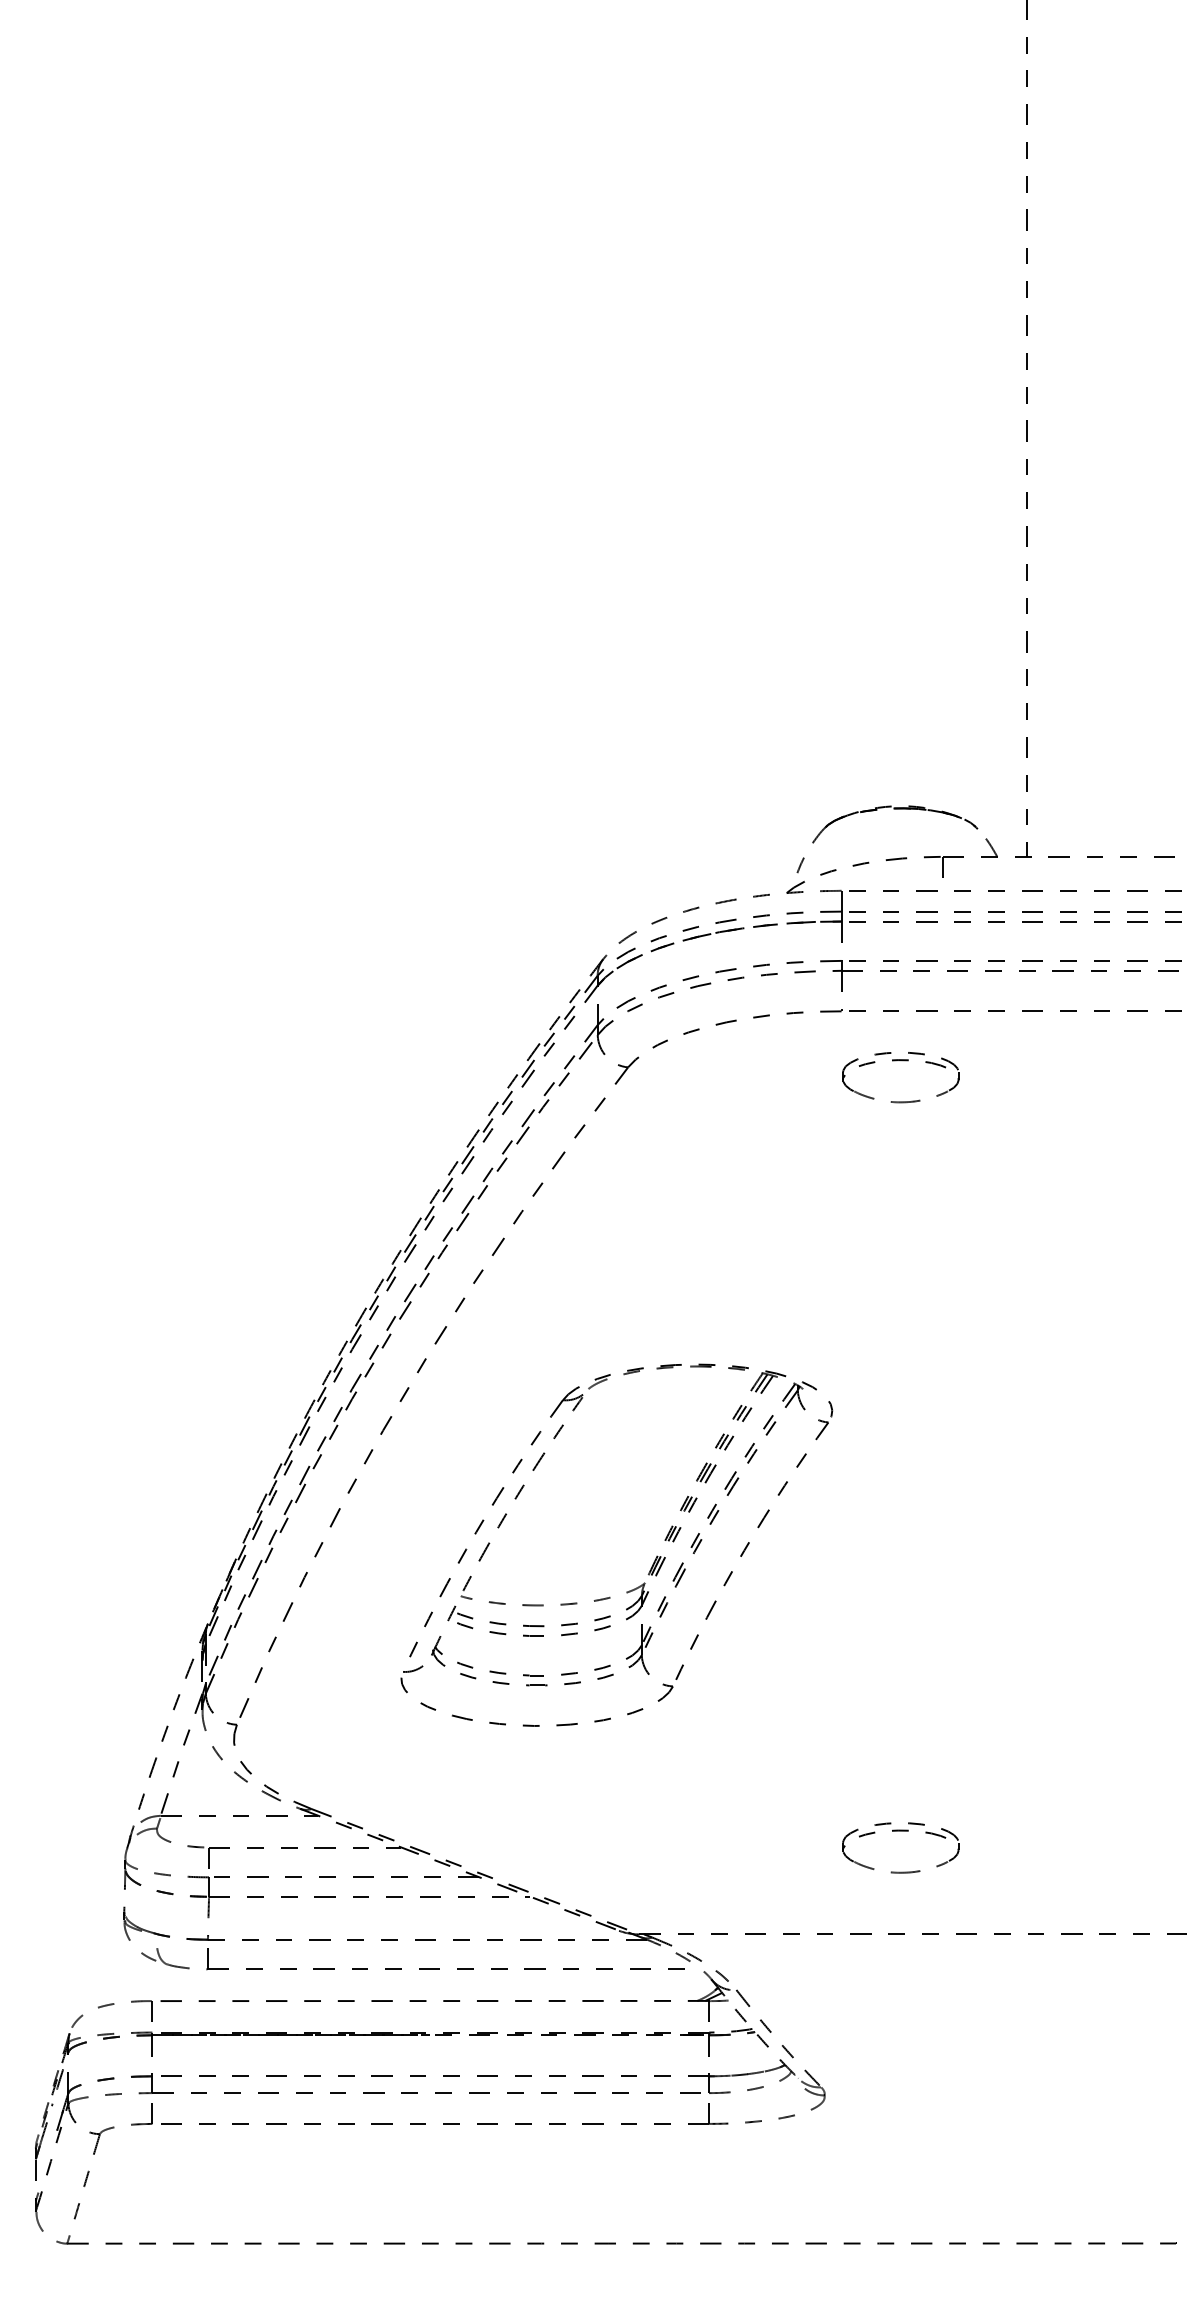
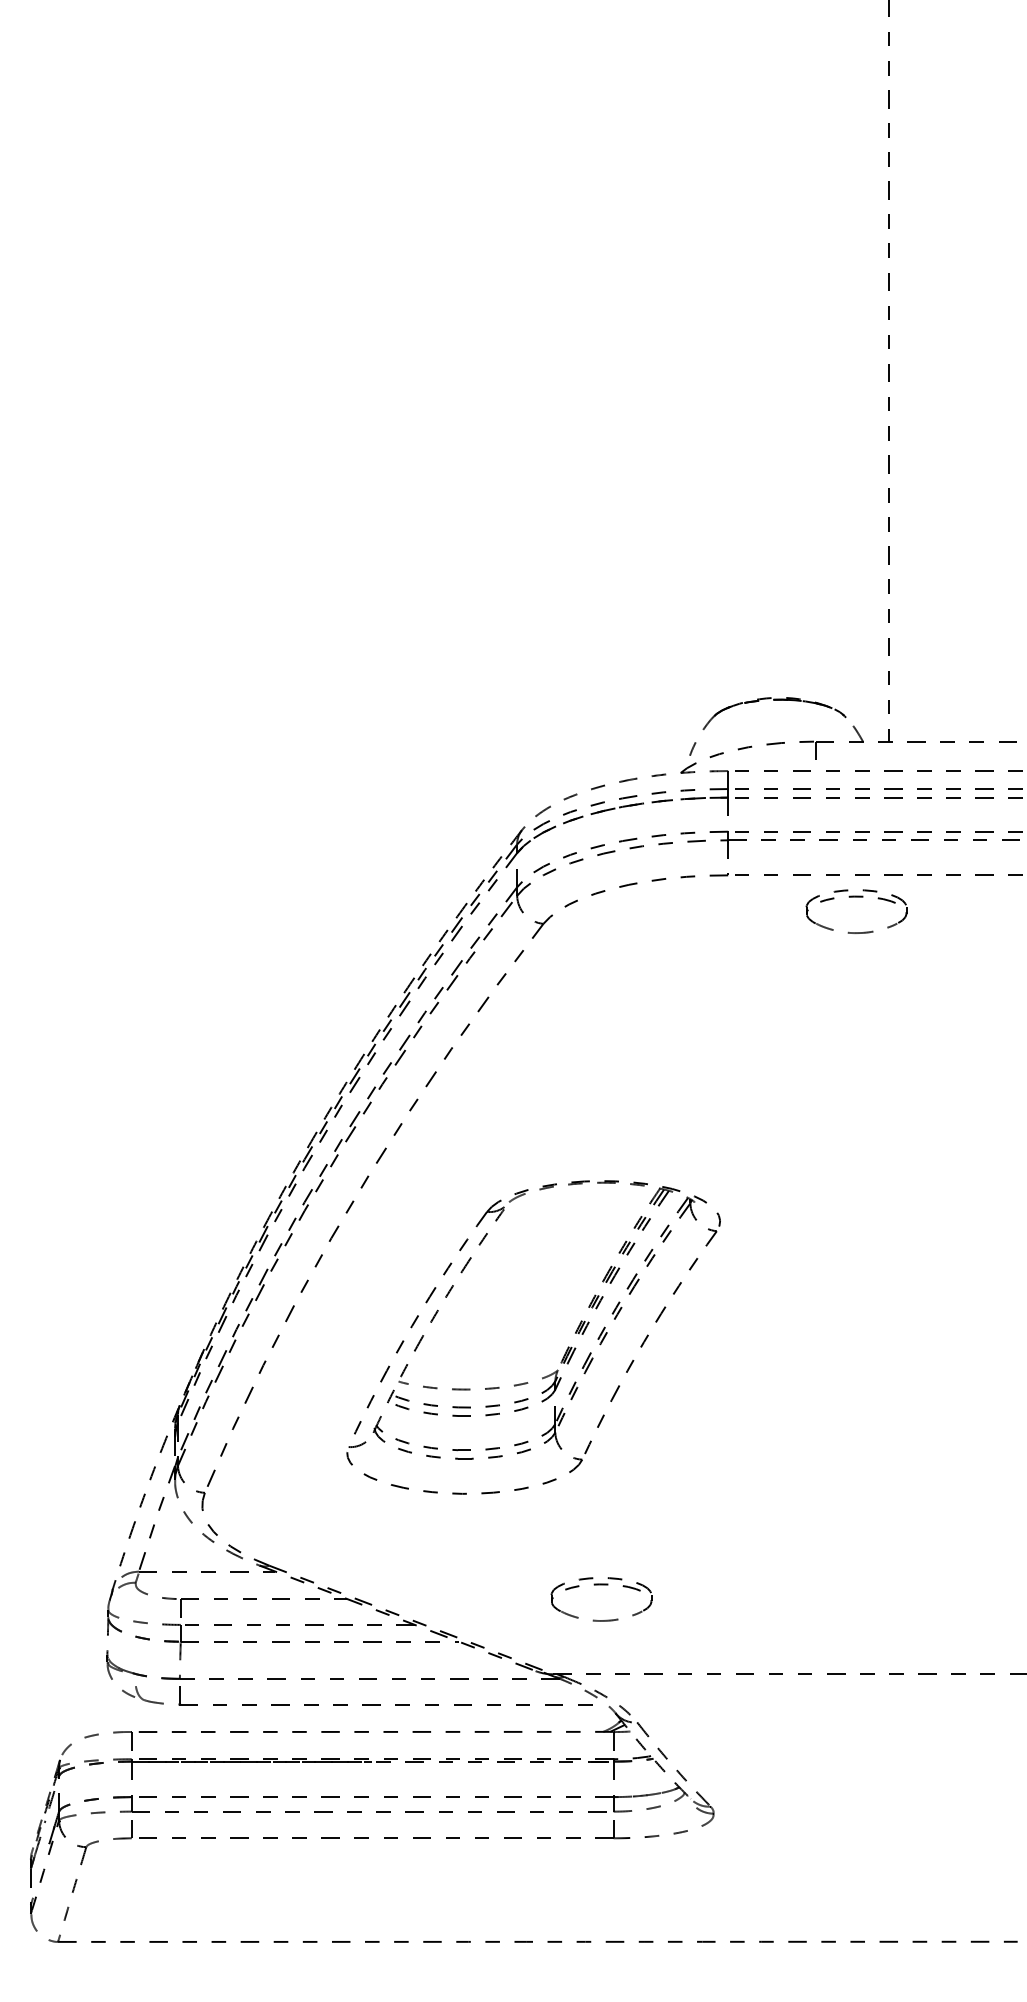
part: (900, 1061) -> (856, 897), moved
part: (900, 1831) -> (601, 1585), moved

